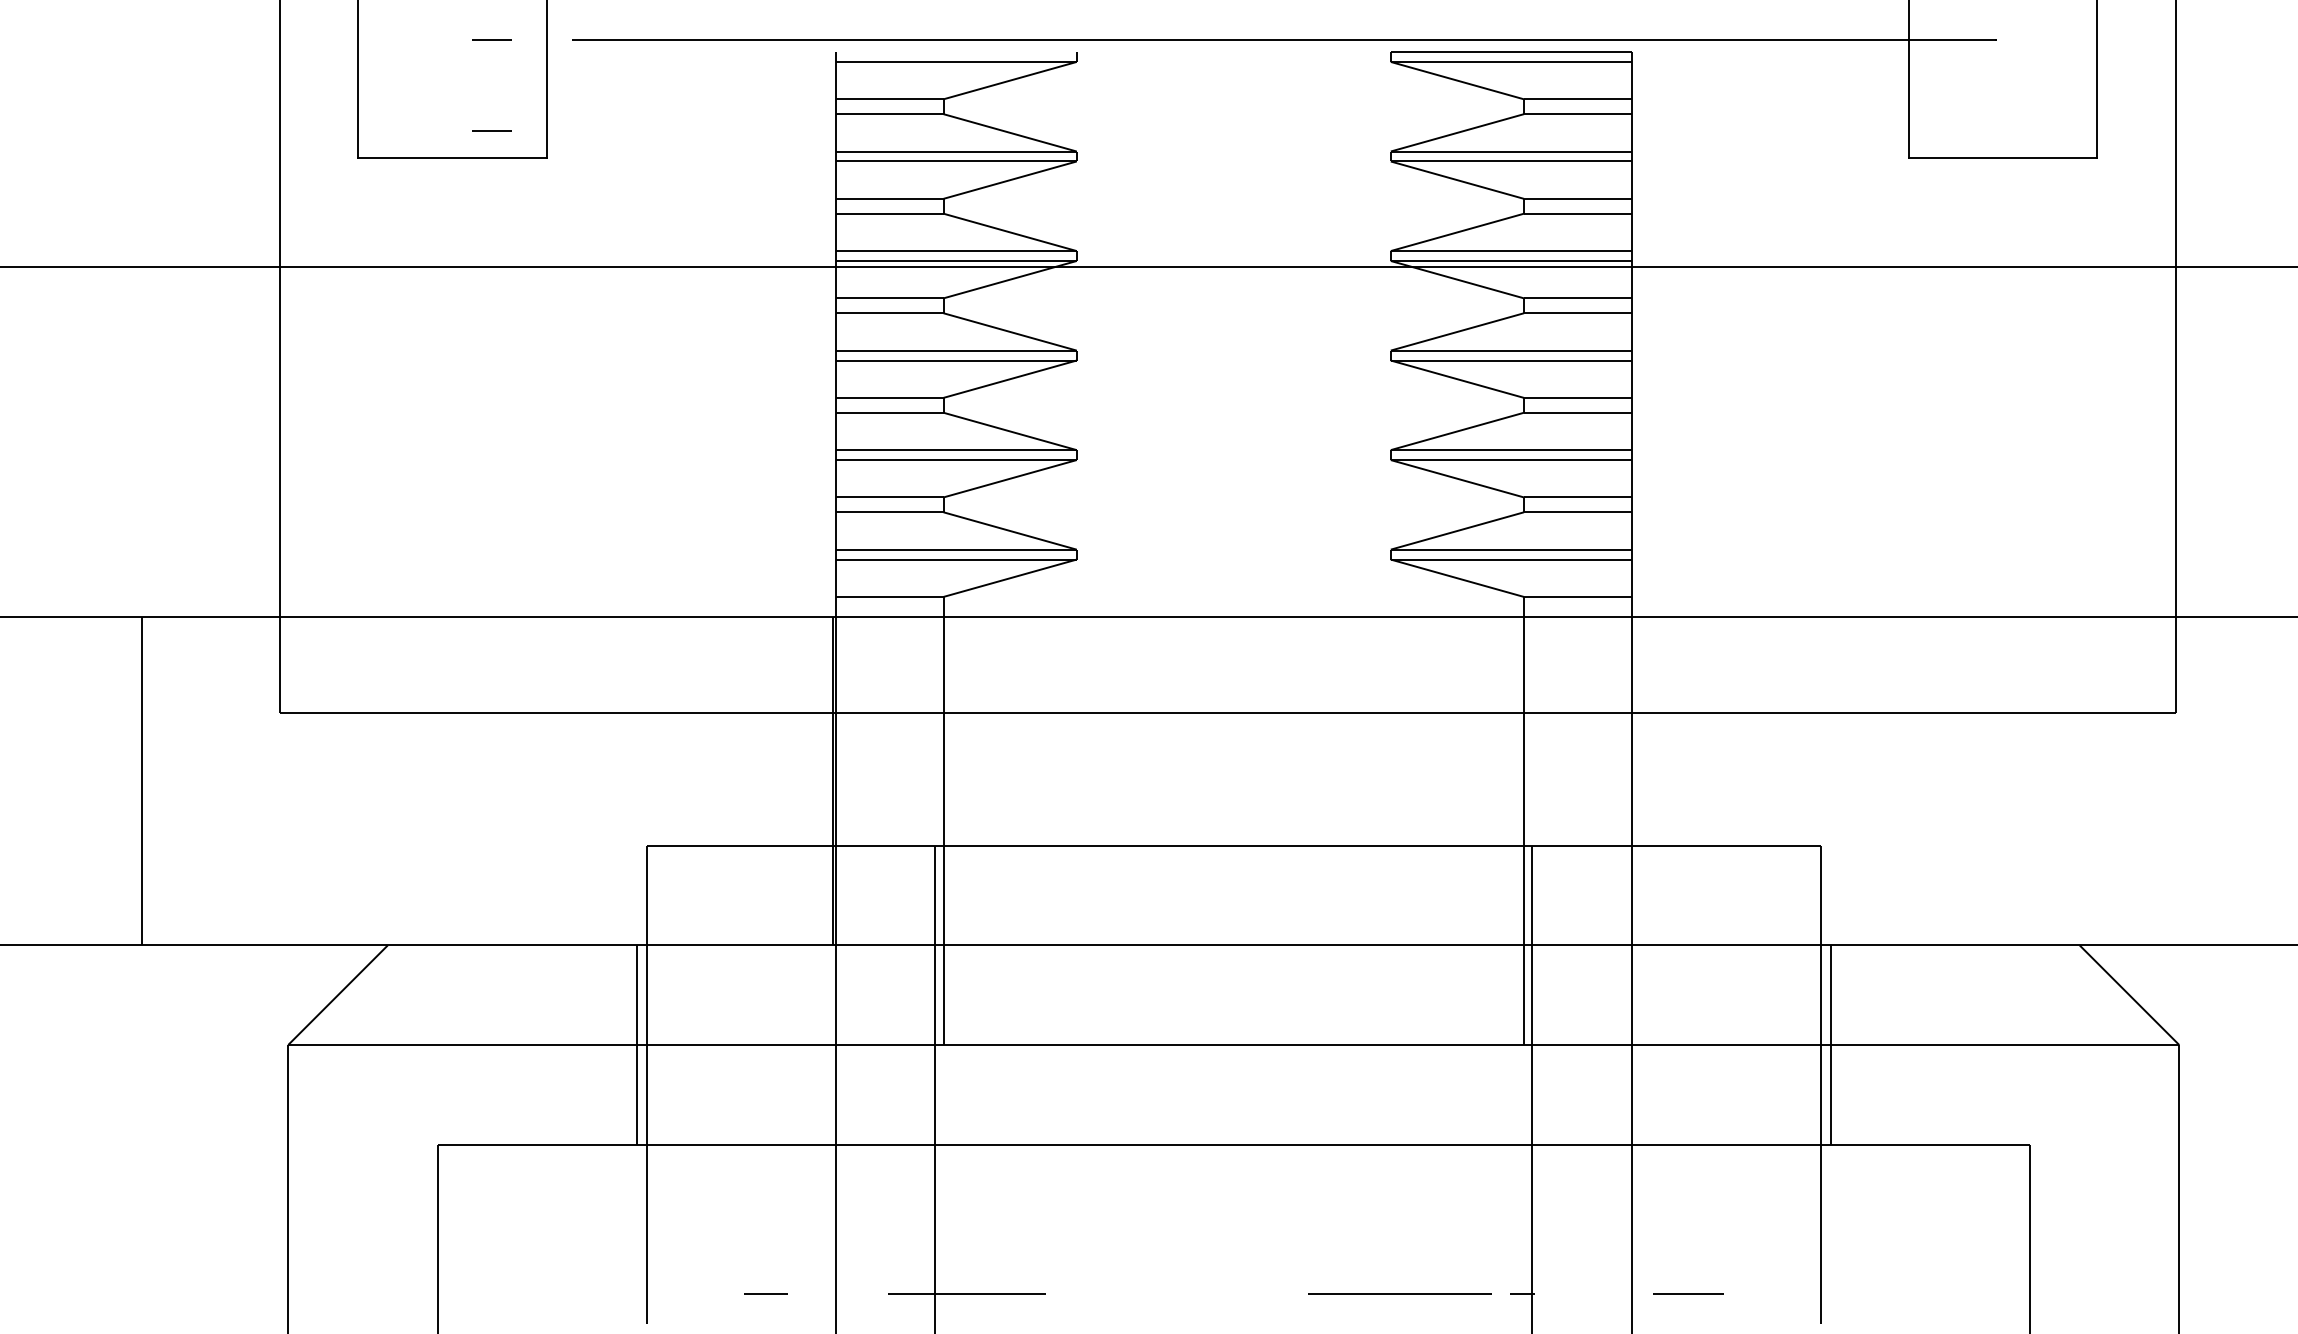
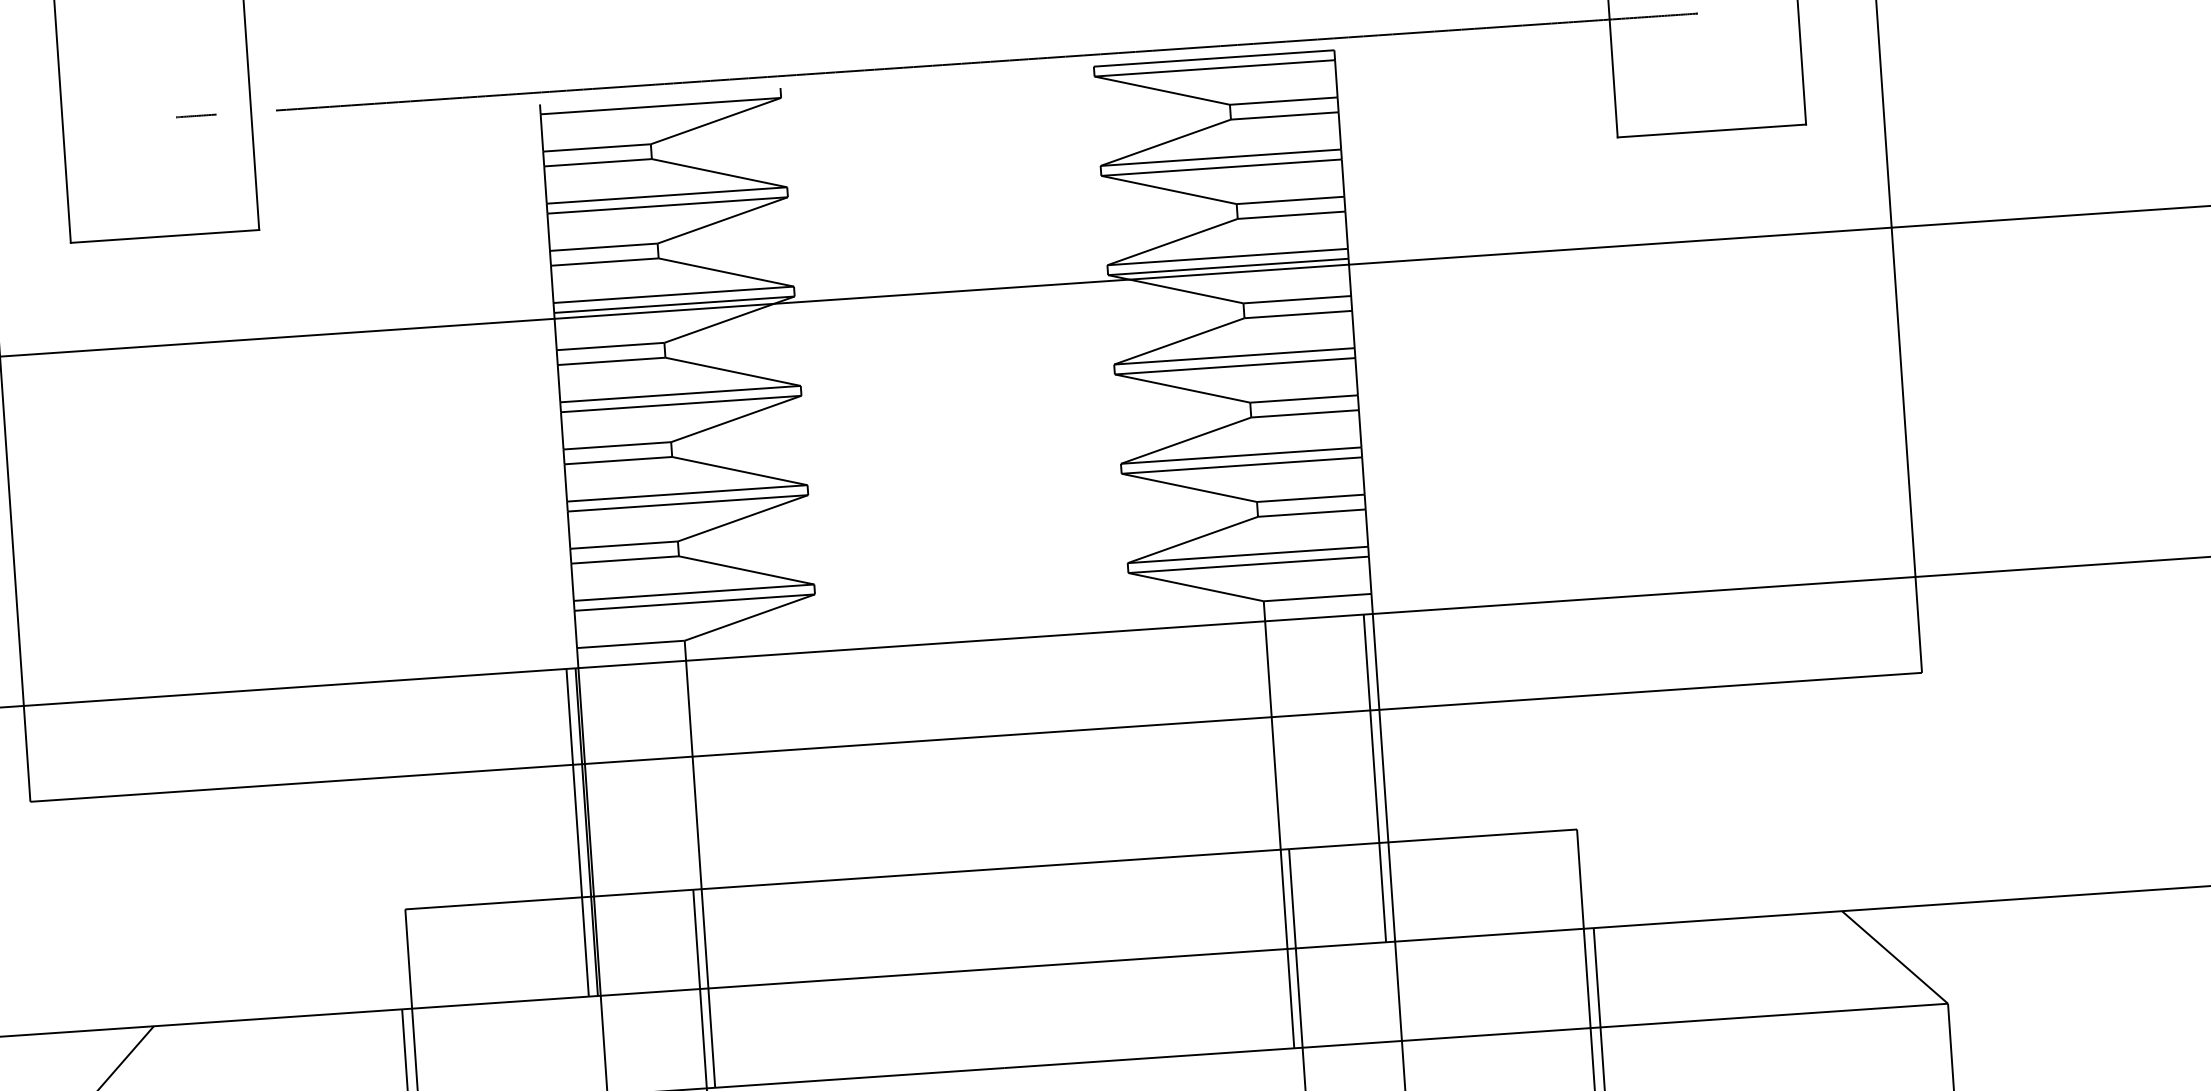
line: (491, 130) -> (201, 206), removed
line: (823, 781) -> (577, 833), added
line: (1622, 781) -> (1374, 778), added

